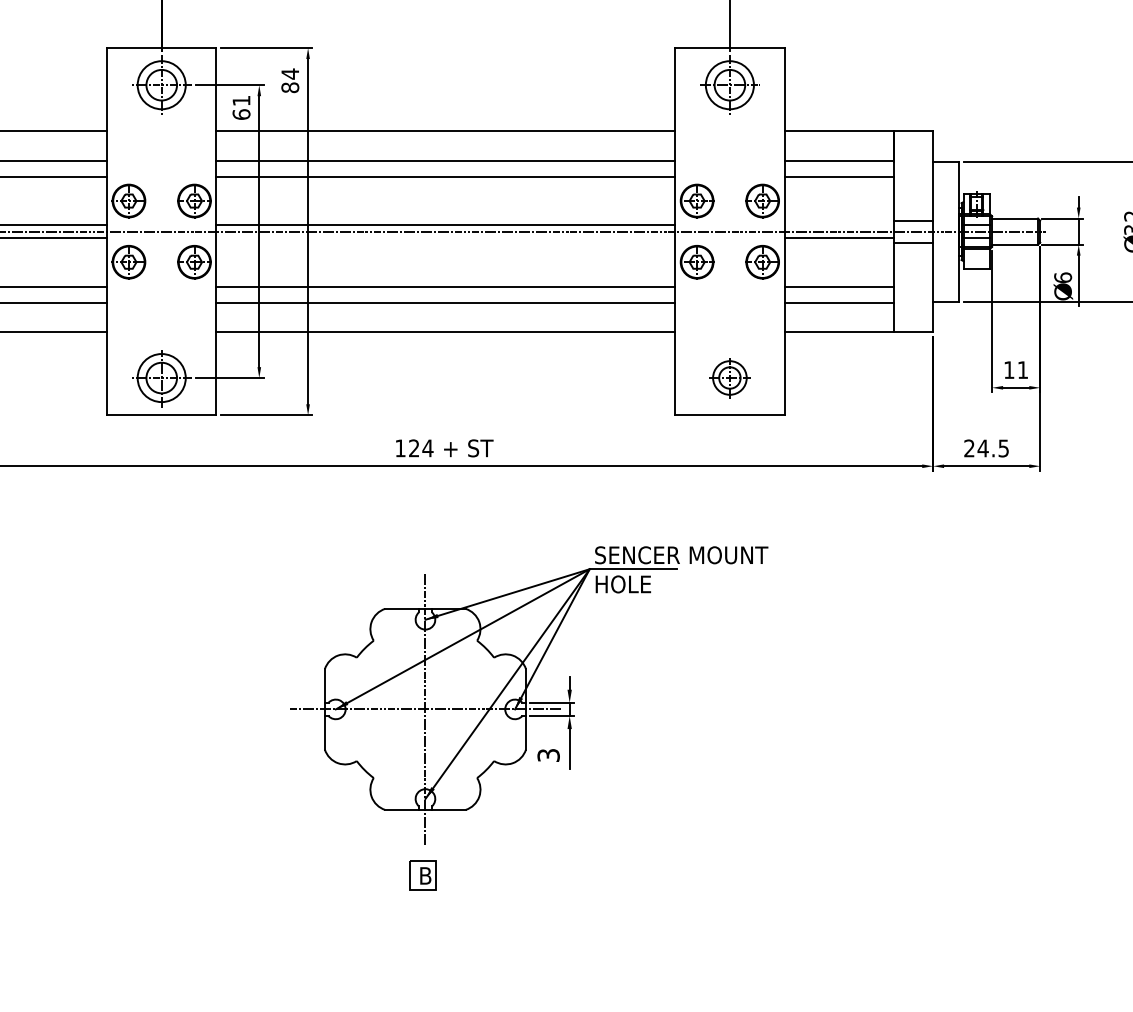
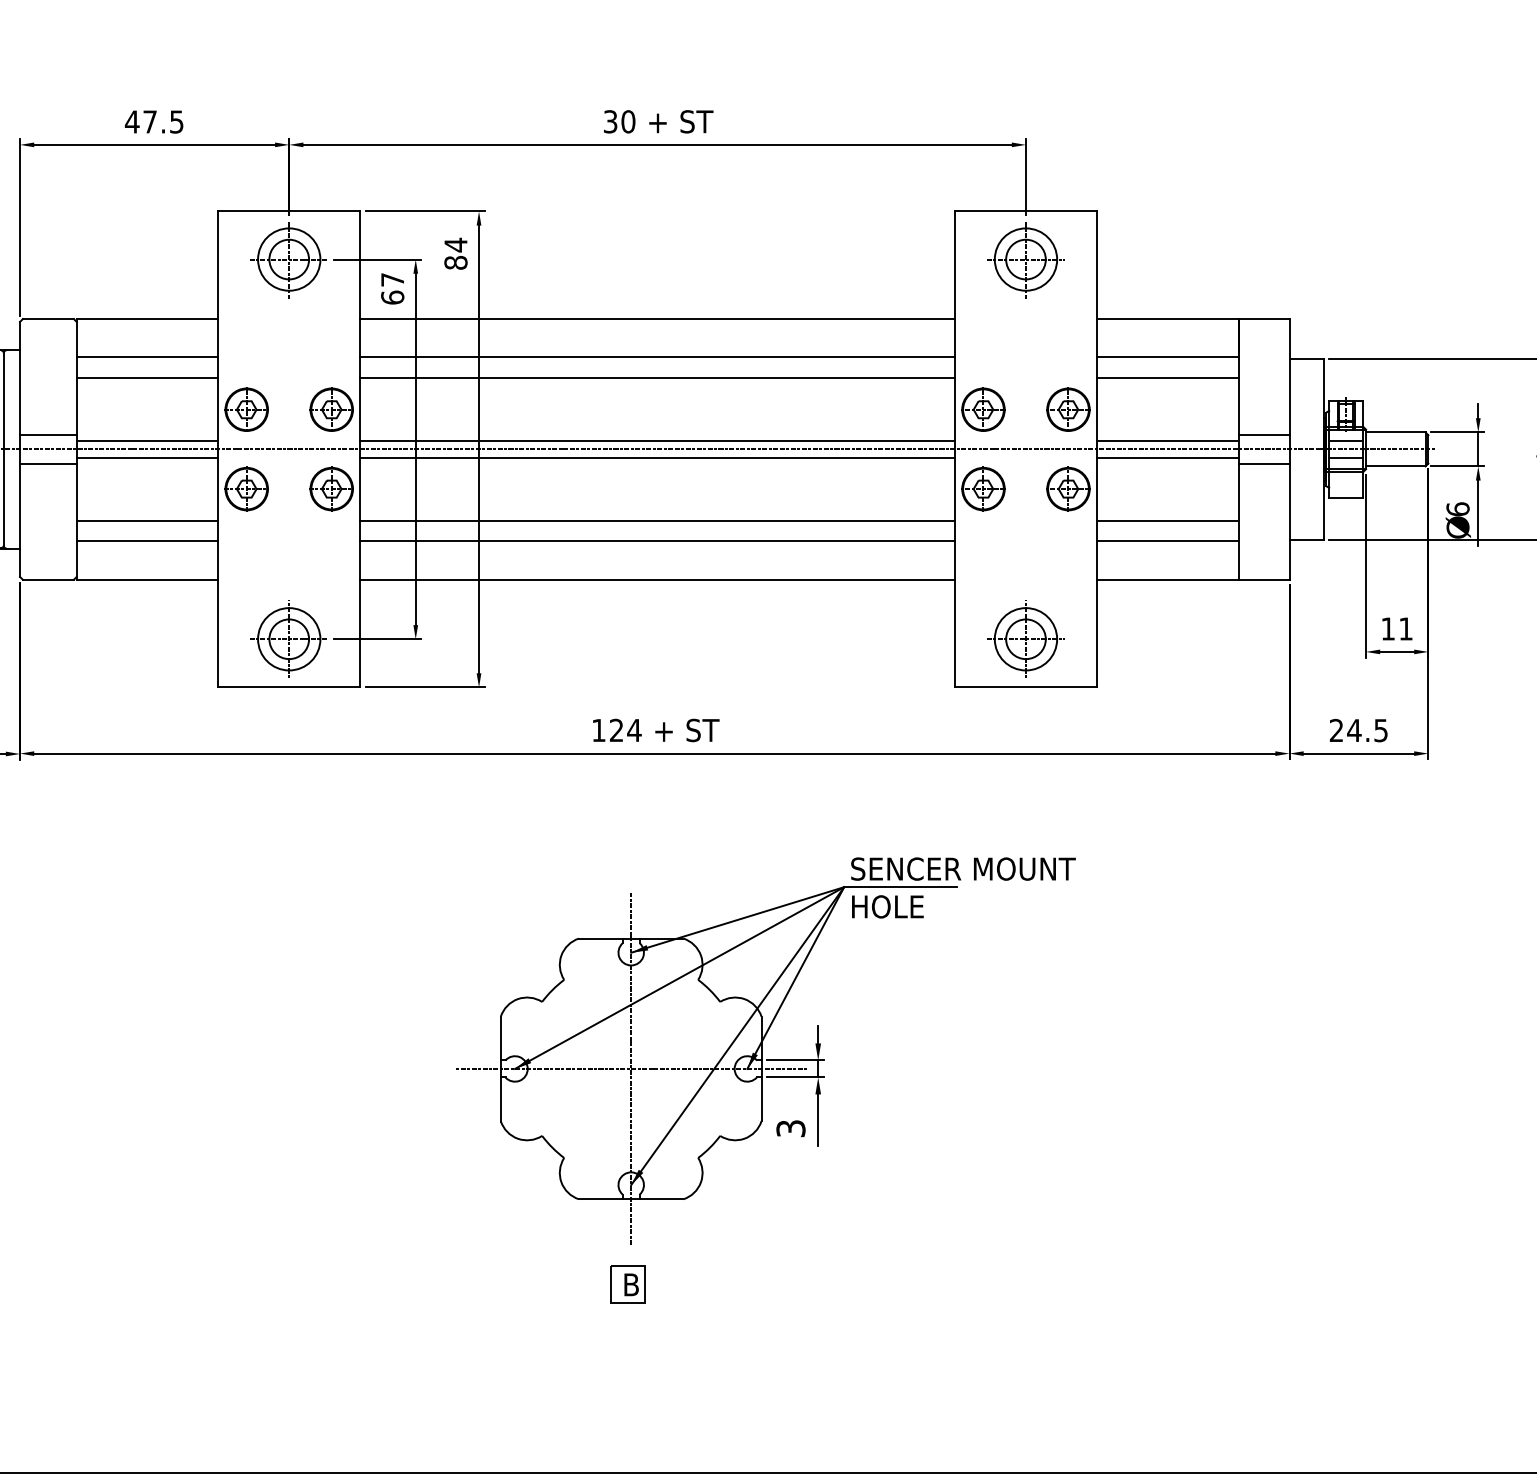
text: (241, 100) -> (392, 279), 61 -> 67
line: (839, 224) -> (1167, 440), added
line: (445, 237) -> (657, 457), added
part: (729, 377) -> (1025, 638), size x1.43

